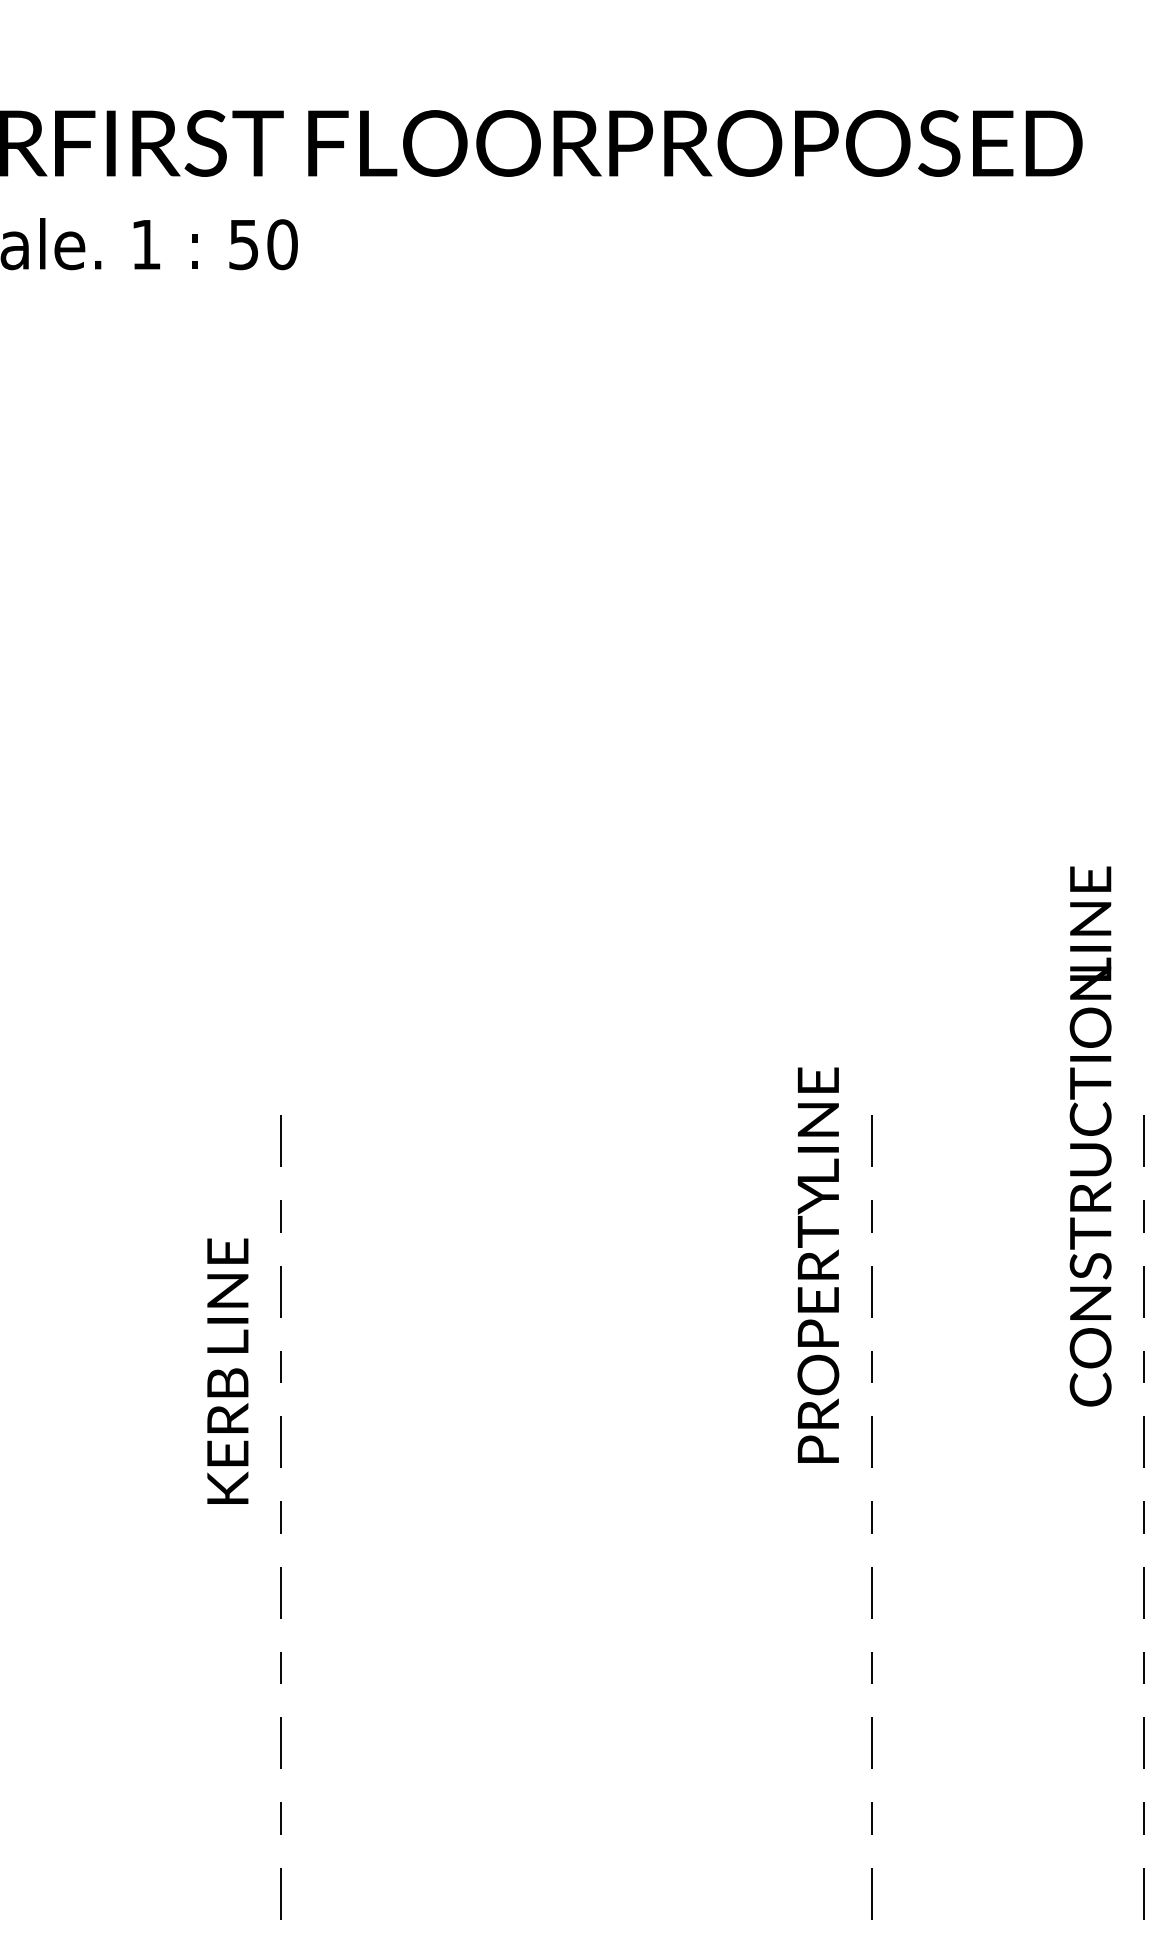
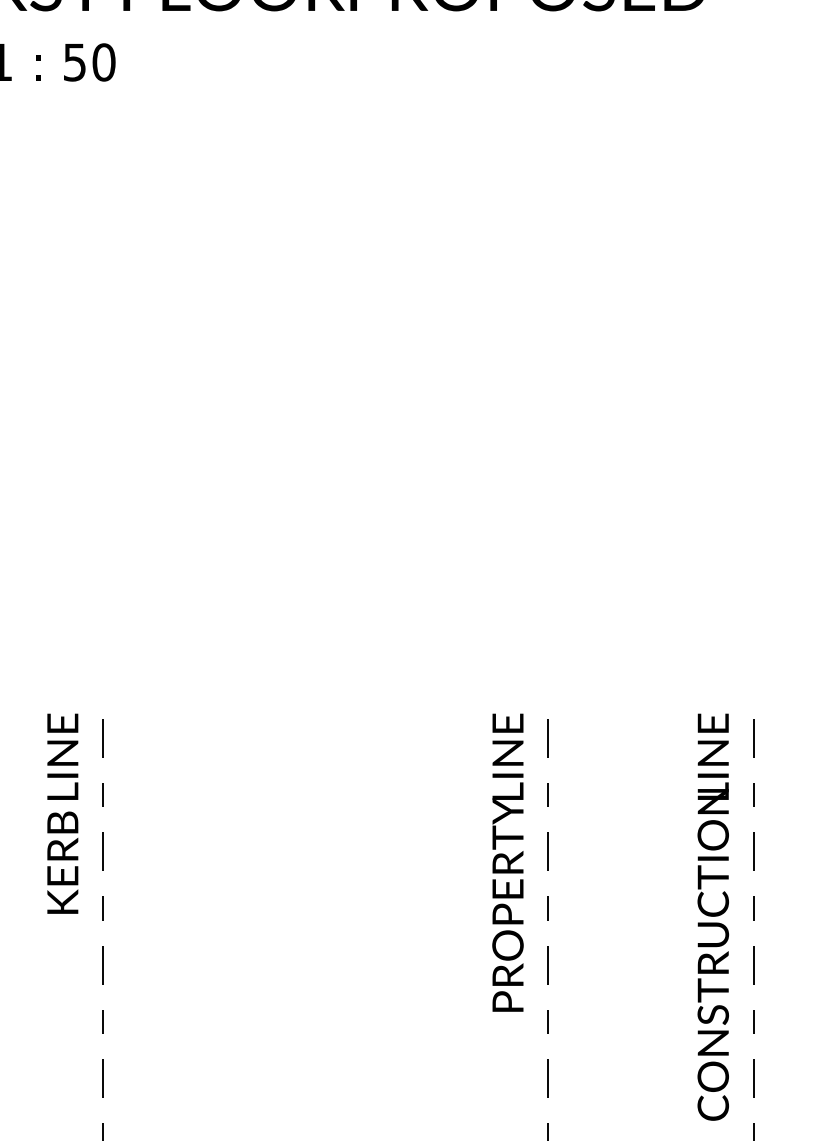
text: (1090, 1136) -> (713, 917), moved
text: (818, 1264) -> (508, 862), moved
text: (227, 1370) -> (62, 813), moved

